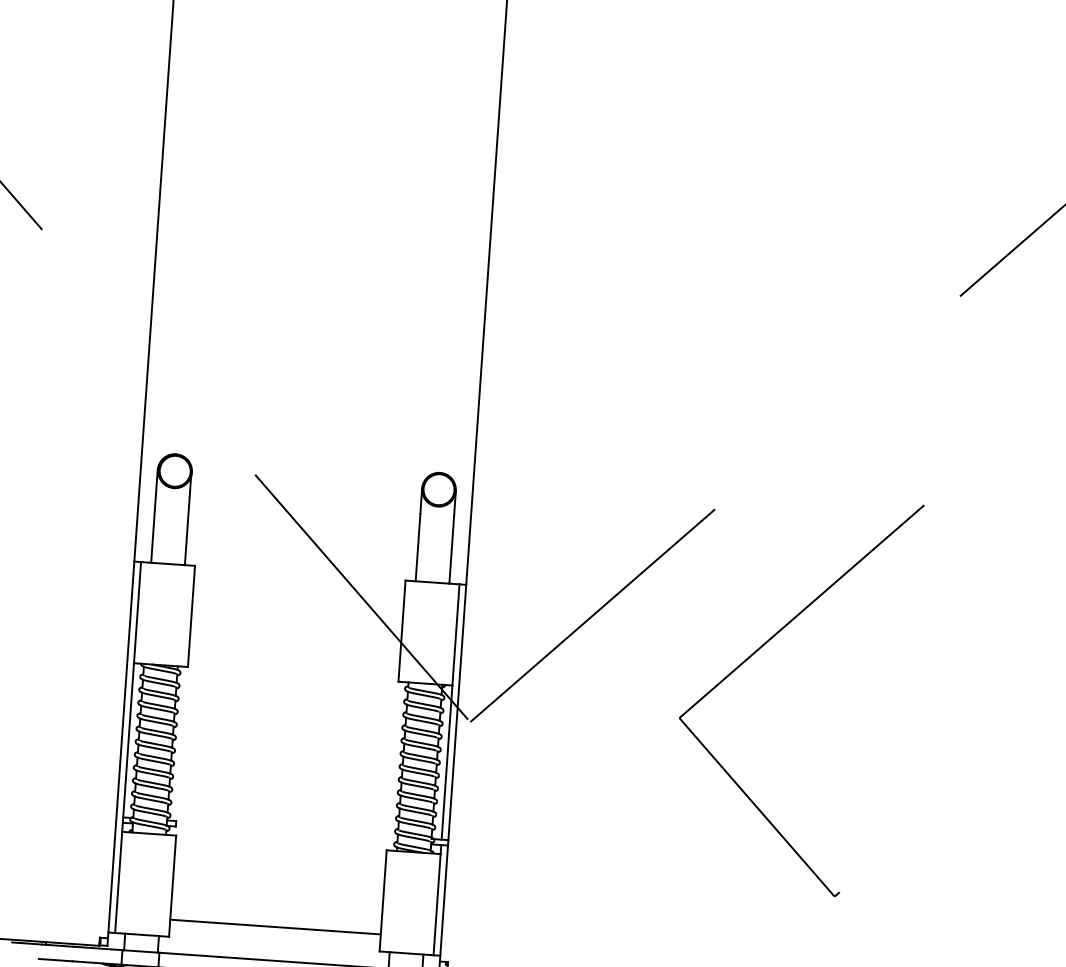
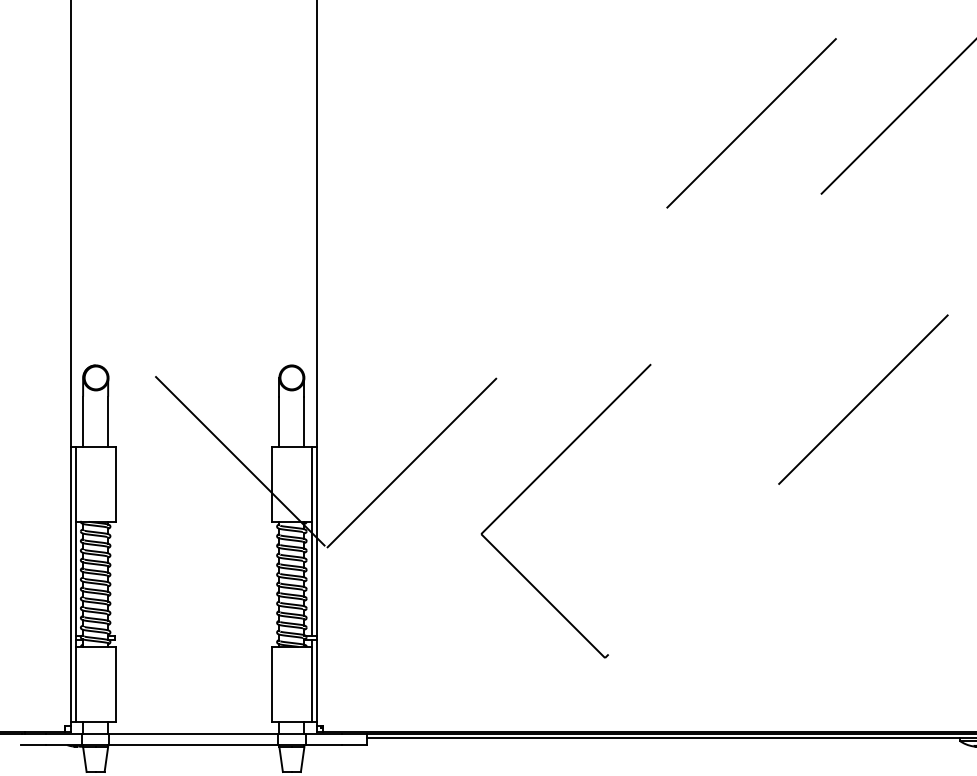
line: (275, 927) -> (193, 709), removed

